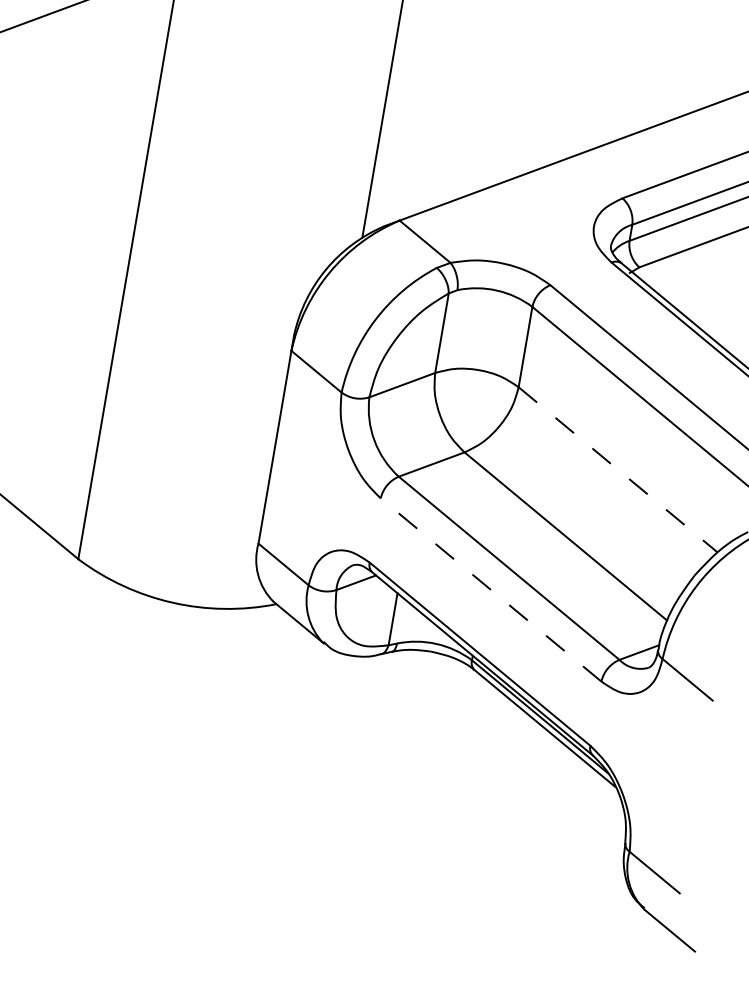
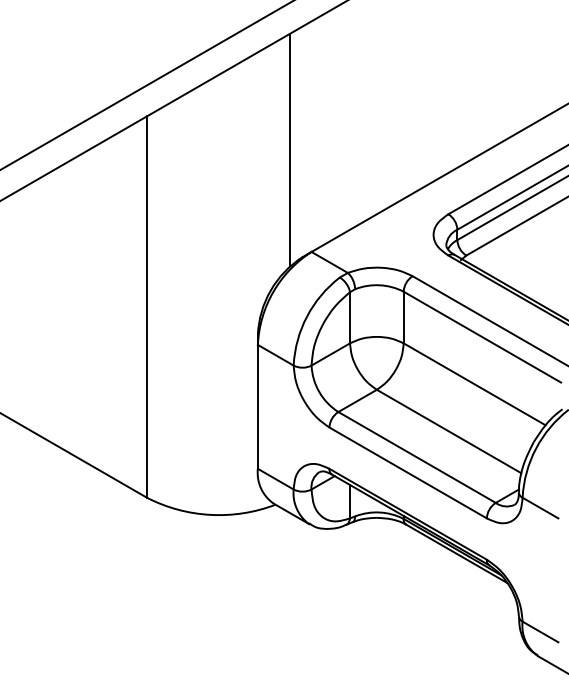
line: (617, 470) -> (474, 384), dashed -> solid
line: (491, 589) -> (408, 472), dashed -> solid

